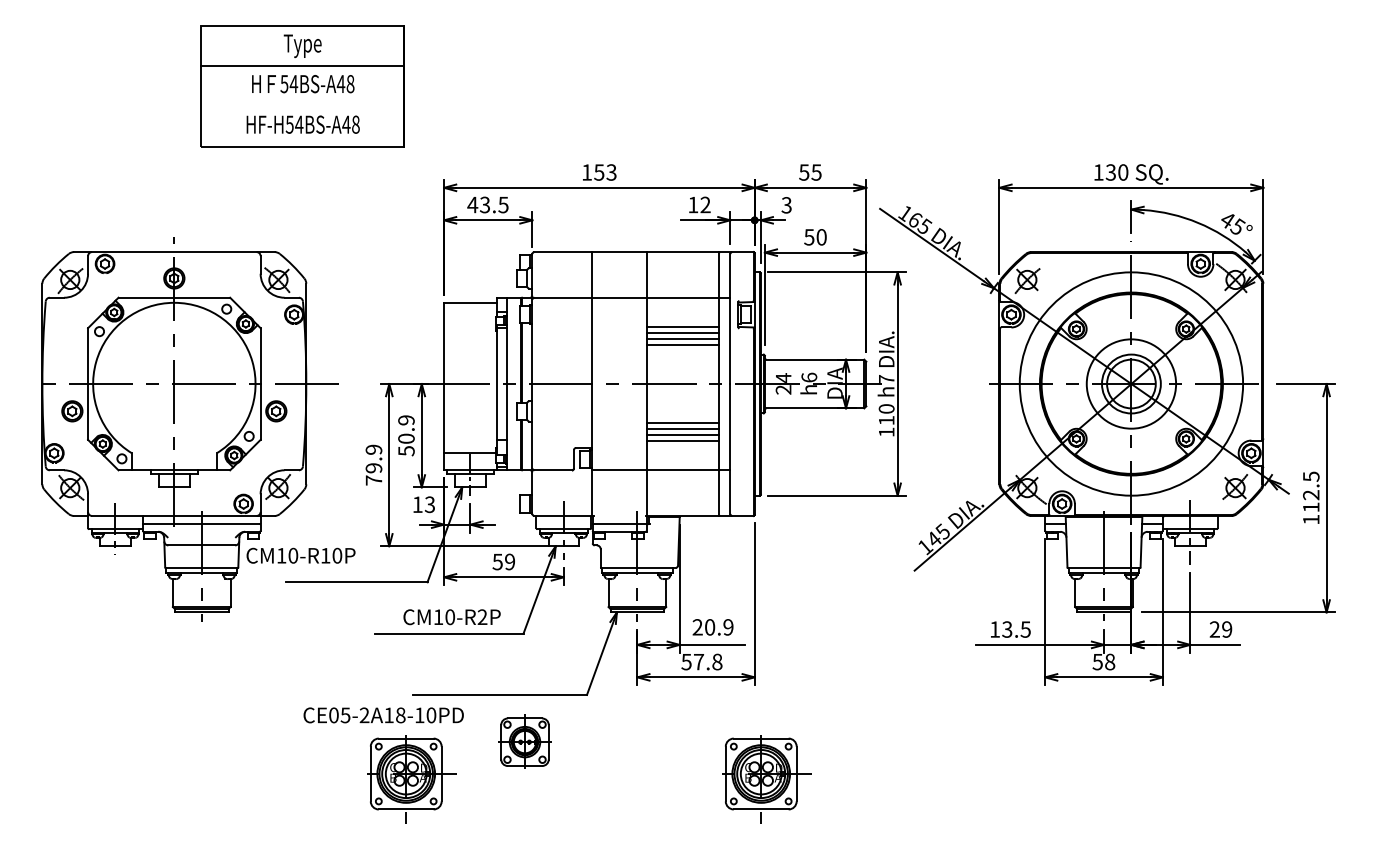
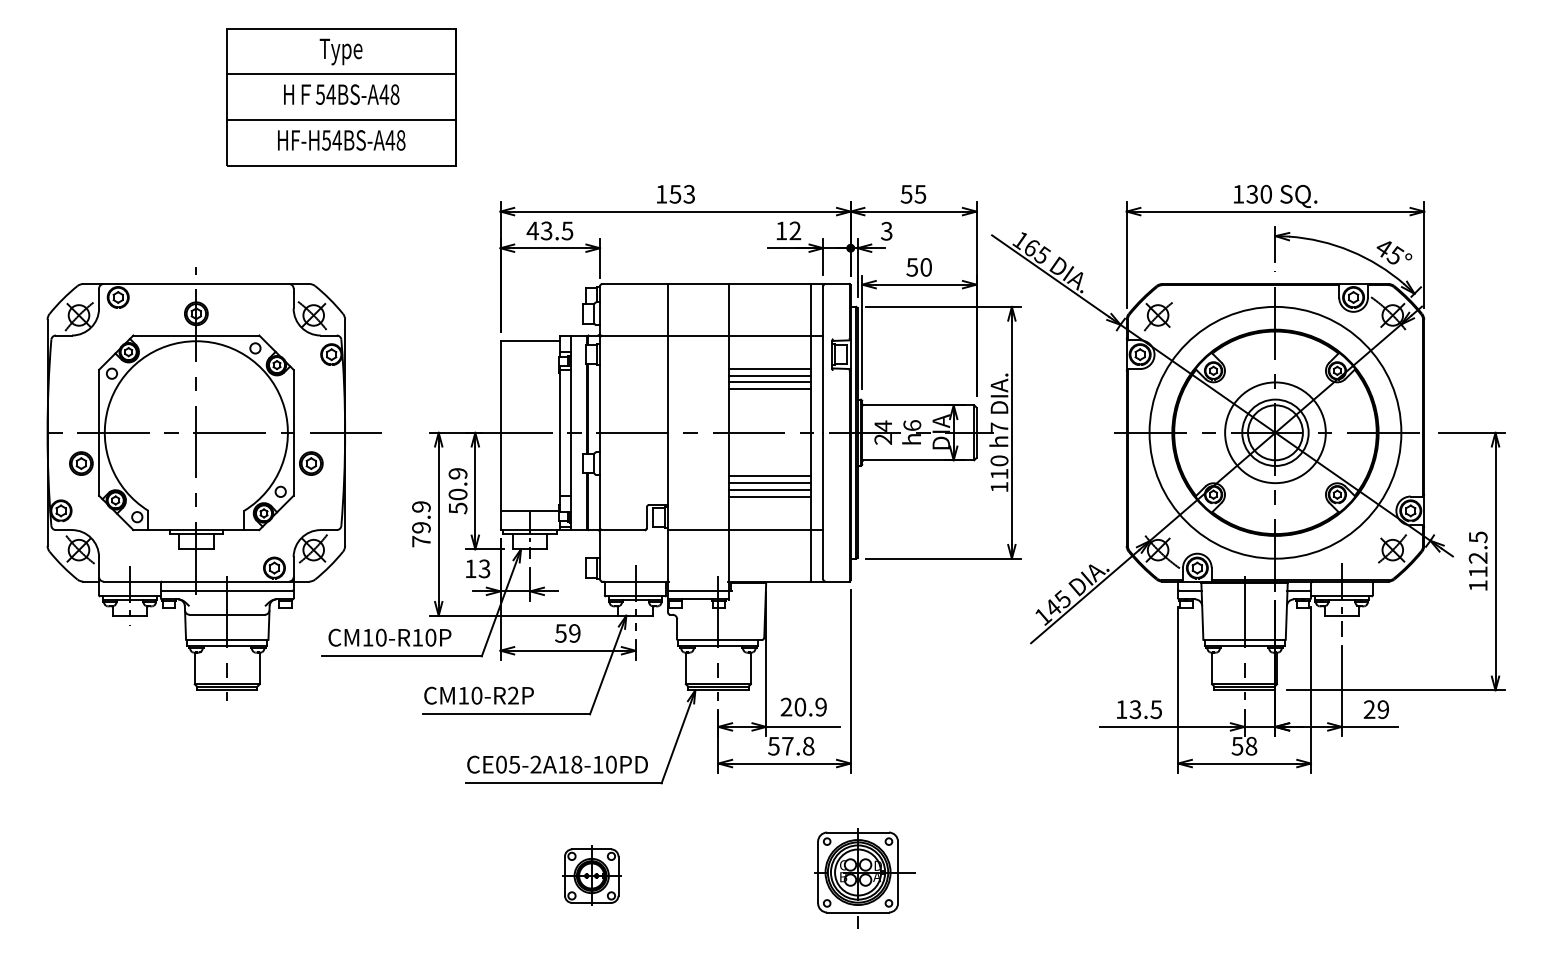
line: (302, 106) -> (340, 119), added
text: (300, 555) -> (389, 637), moved
text: (451, 617) -> (478, 696), moved
text: (383, 715) -> (557, 764), moved
part: (524, 741) -> (591, 875), moved
part: (411, 779) -> (463, 878), removed

